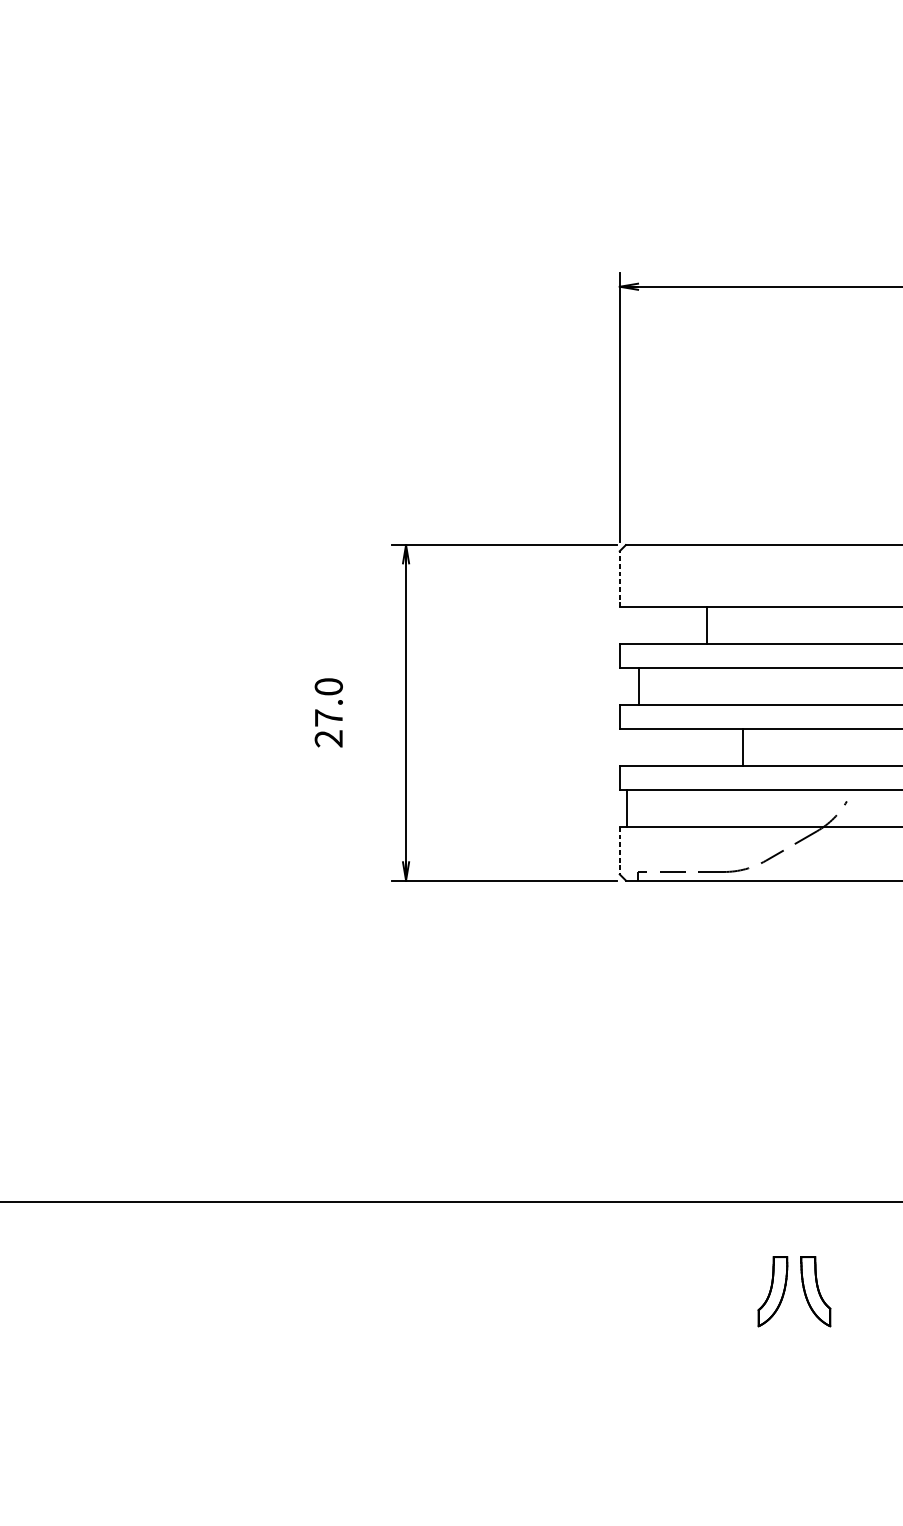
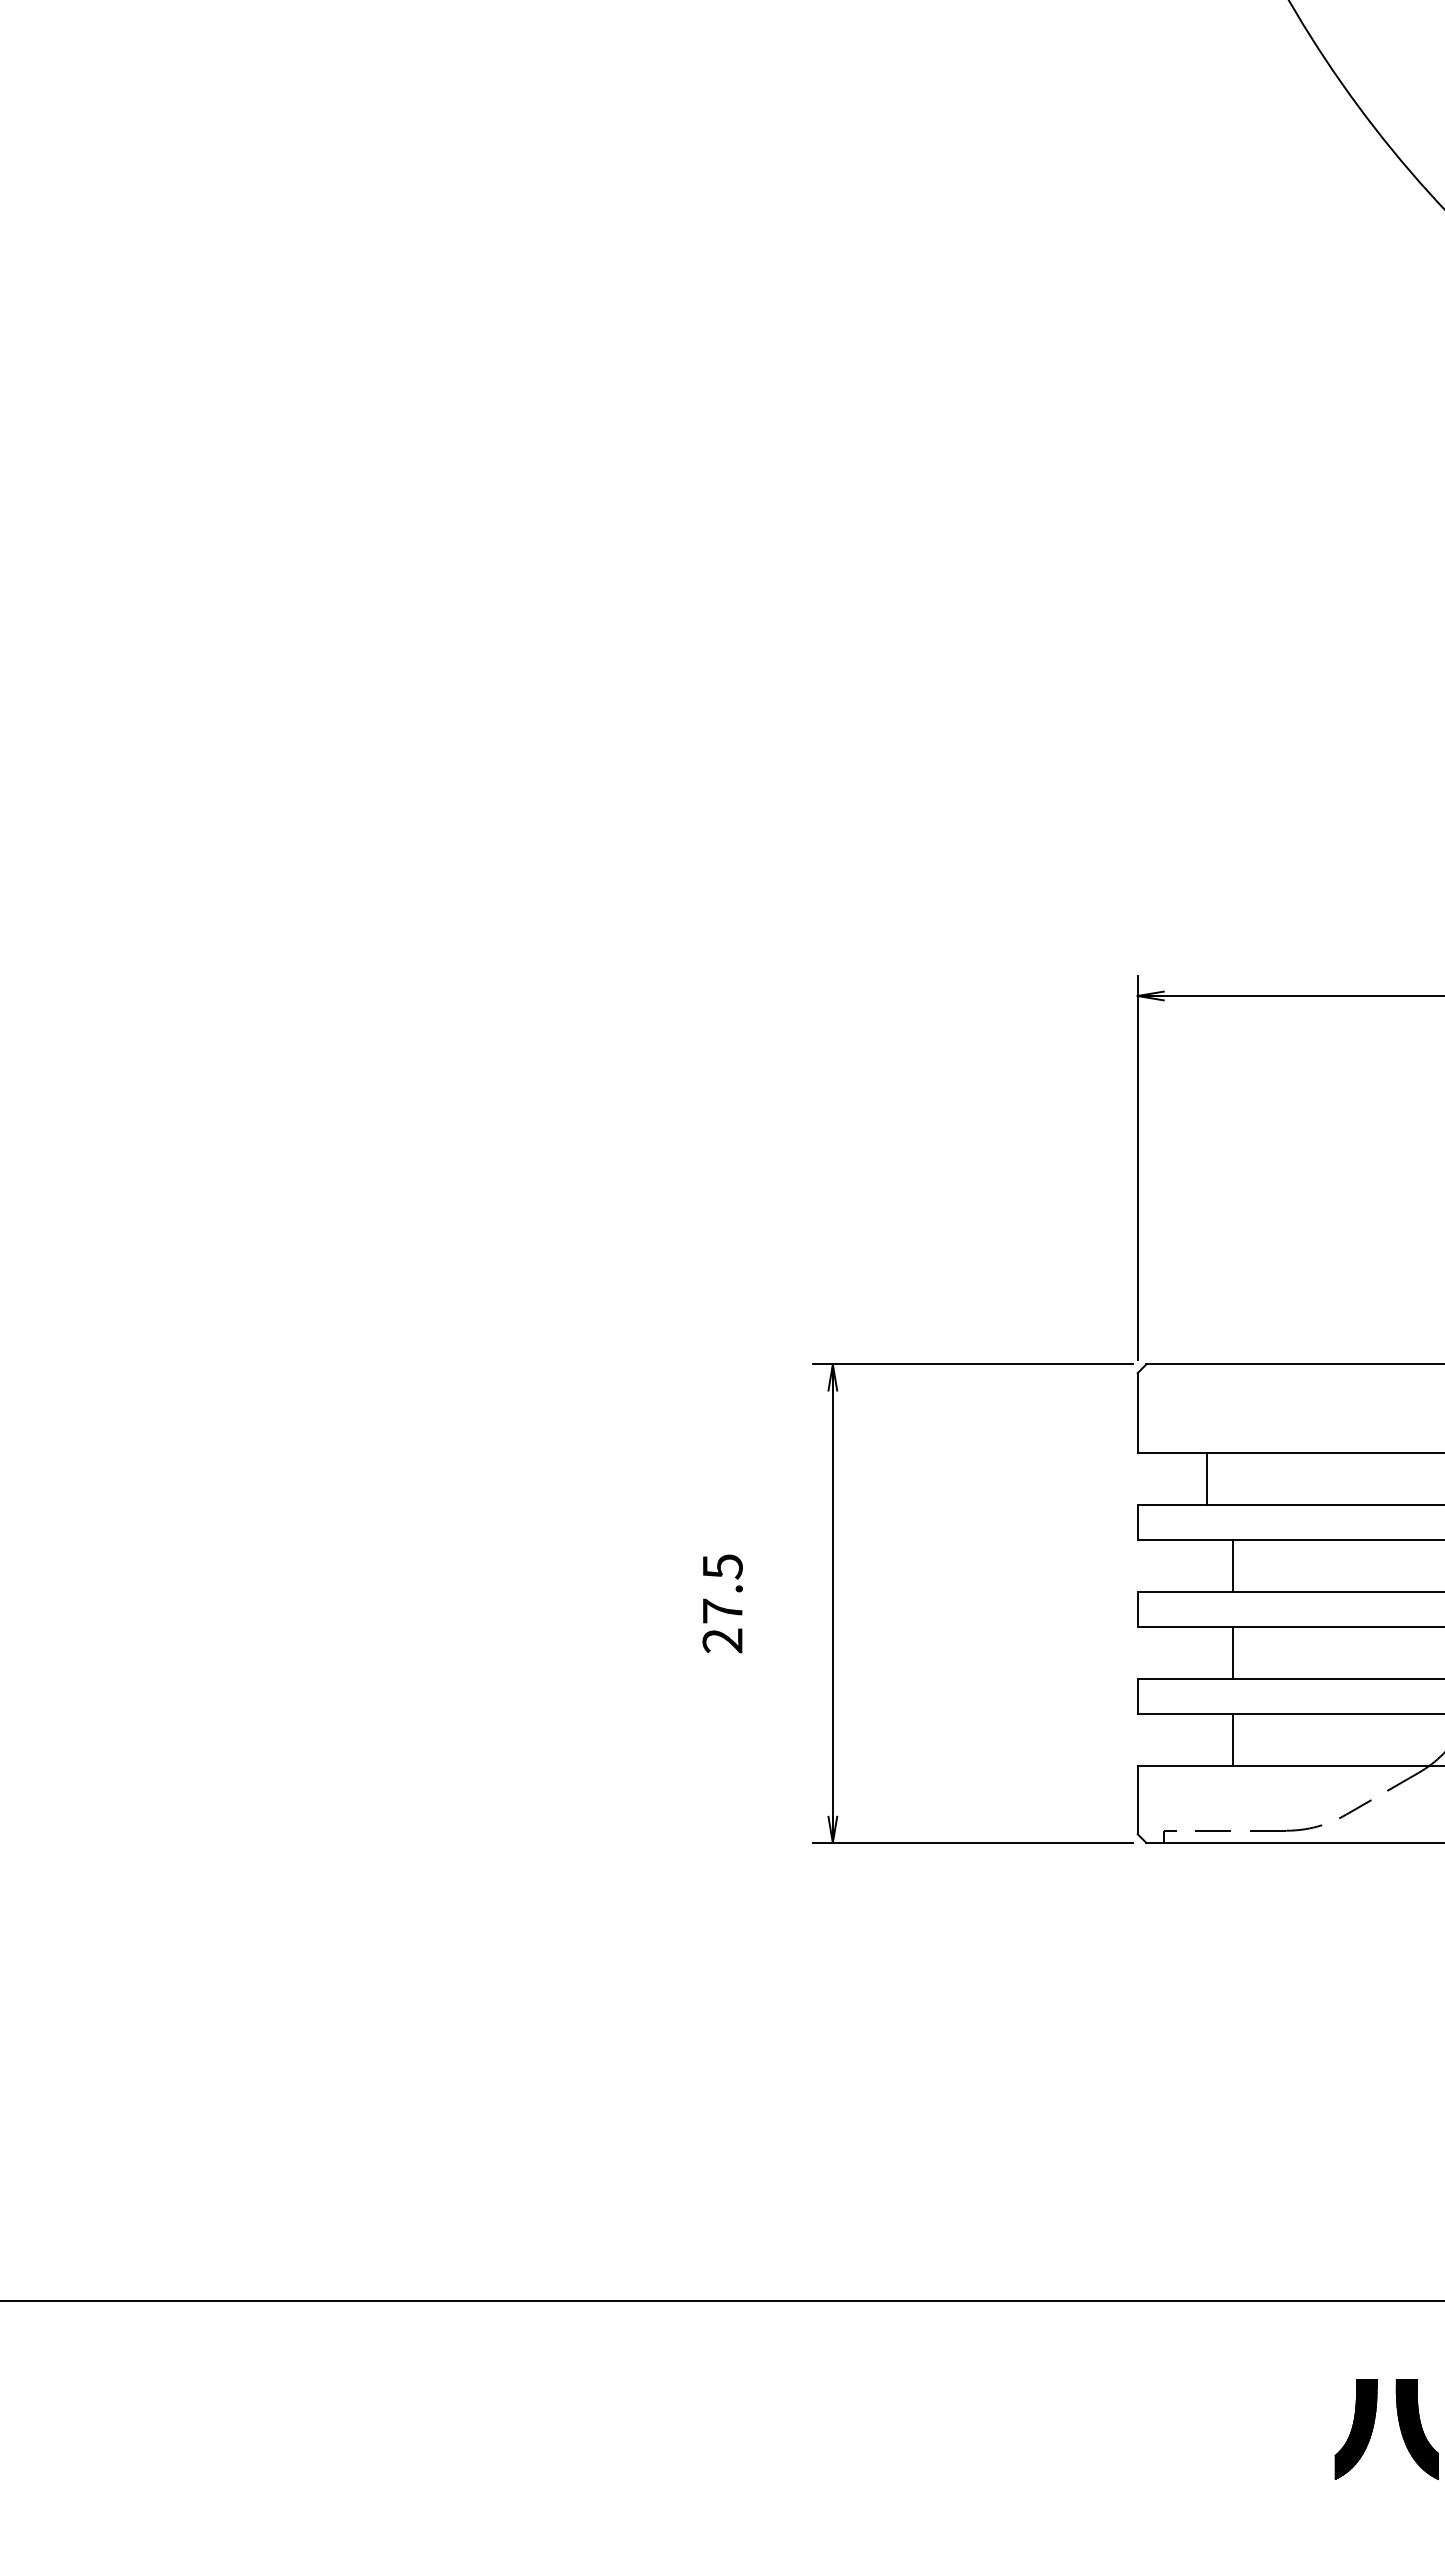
line: (619, 578) -> (1137, 1412), dashed -> solid
line: (707, 625) -> (1207, 1479), moved
text: (328, 686) -> (722, 1566), 27.0 -> 27.5
line: (639, 686) -> (1233, 1566), moved
line: (743, 747) -> (1233, 1653), moved
line: (626, 808) -> (1233, 1740), moved
line: (619, 850) -> (1137, 1800), dashed -> solid
fill: (772, 1291) -> (1355, 2429), added
fill: (815, 1291) -> (1416, 2429), added

